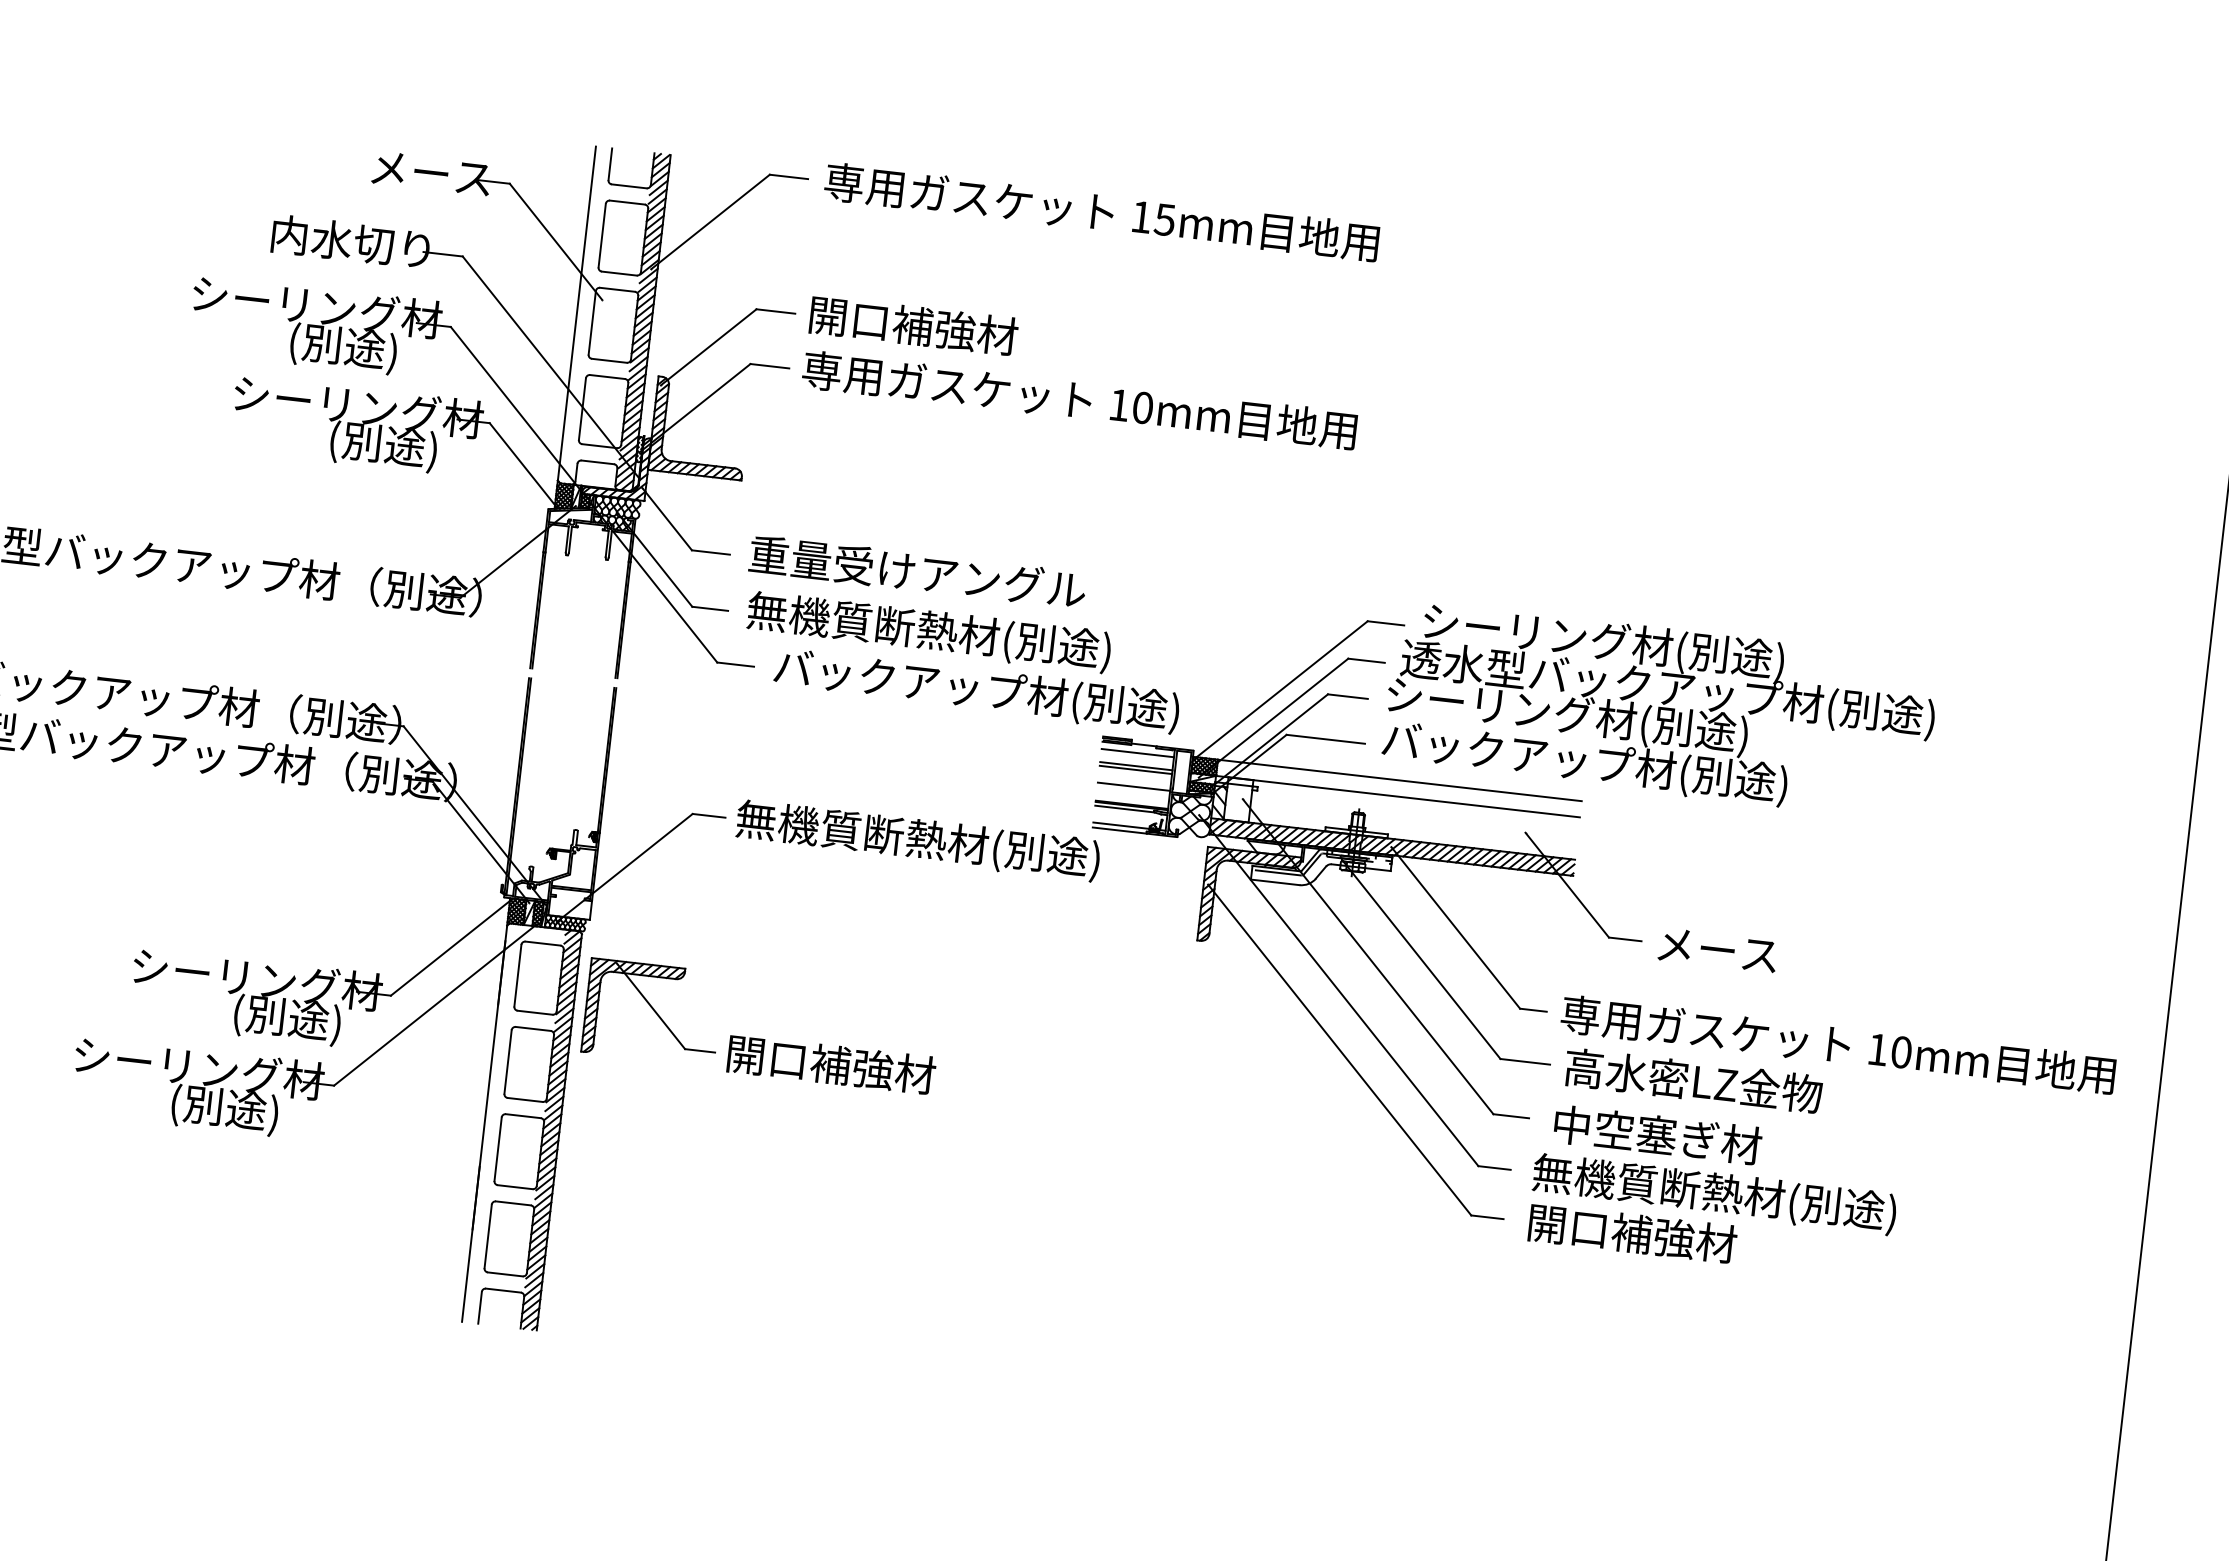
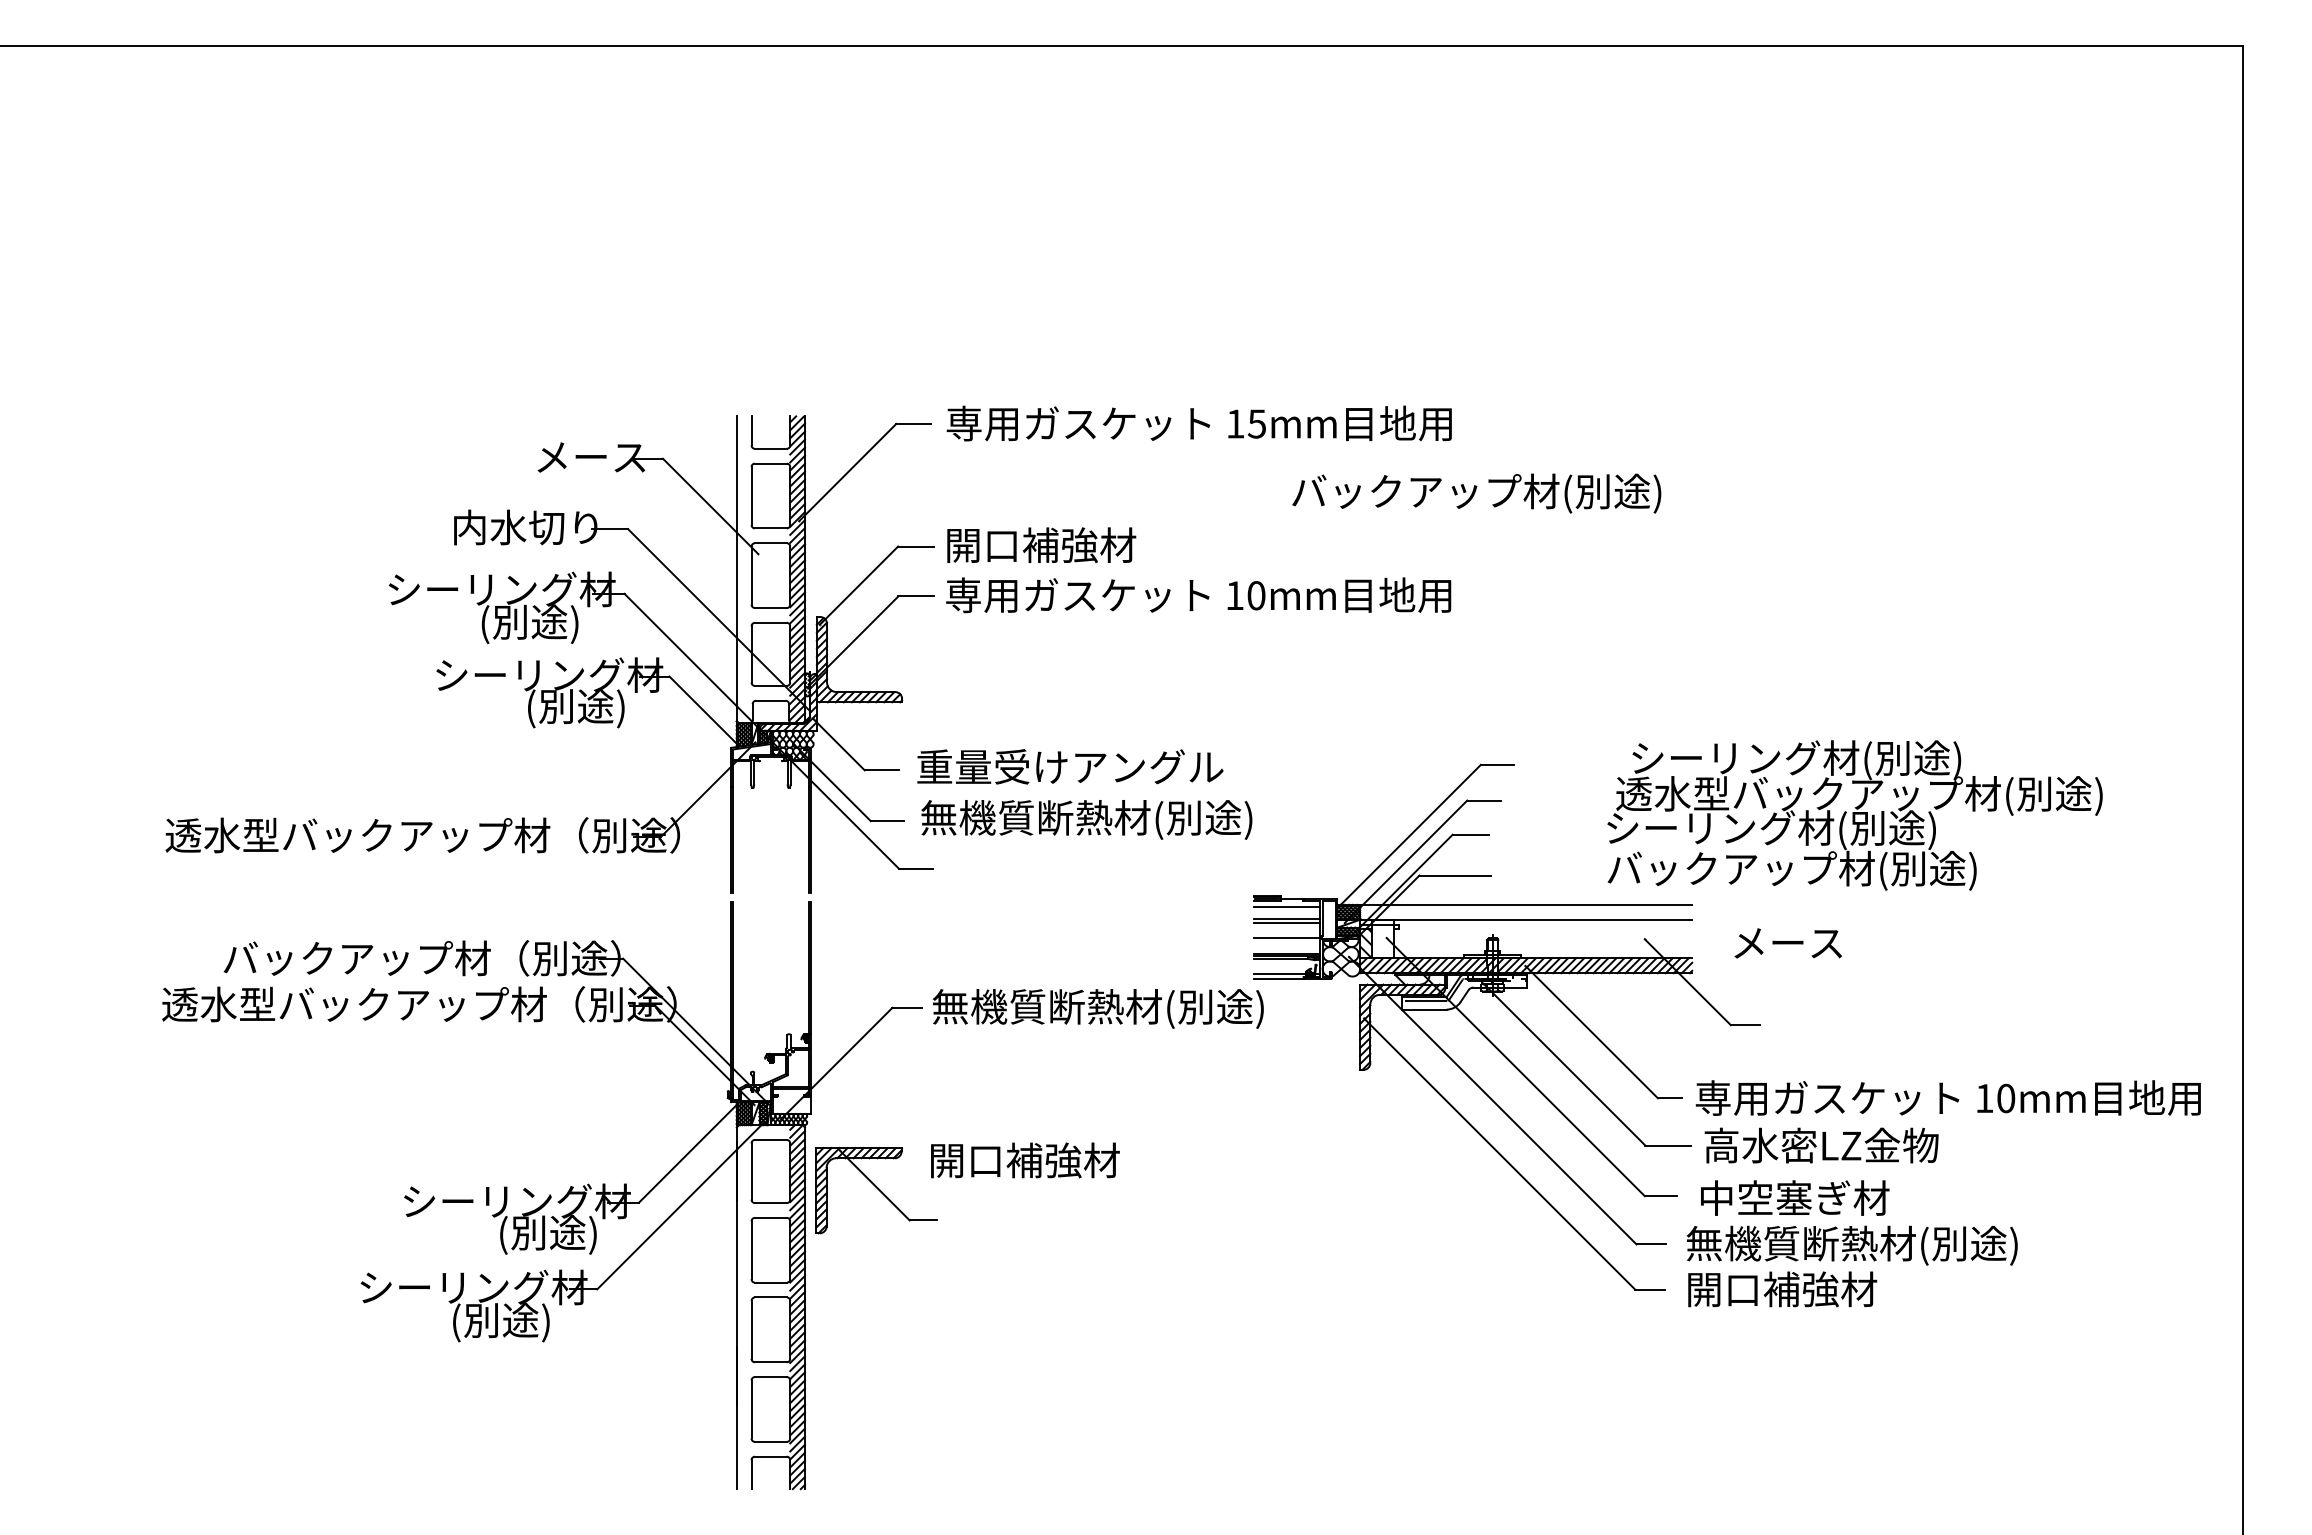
text: (976, 690) -> (1476, 493), moved
text: (1660, 710) -> (1854, 815), moved
text: (1717, 950) -> (1787, 943), moved
text: (831, 1064) -> (1025, 1160), moved

